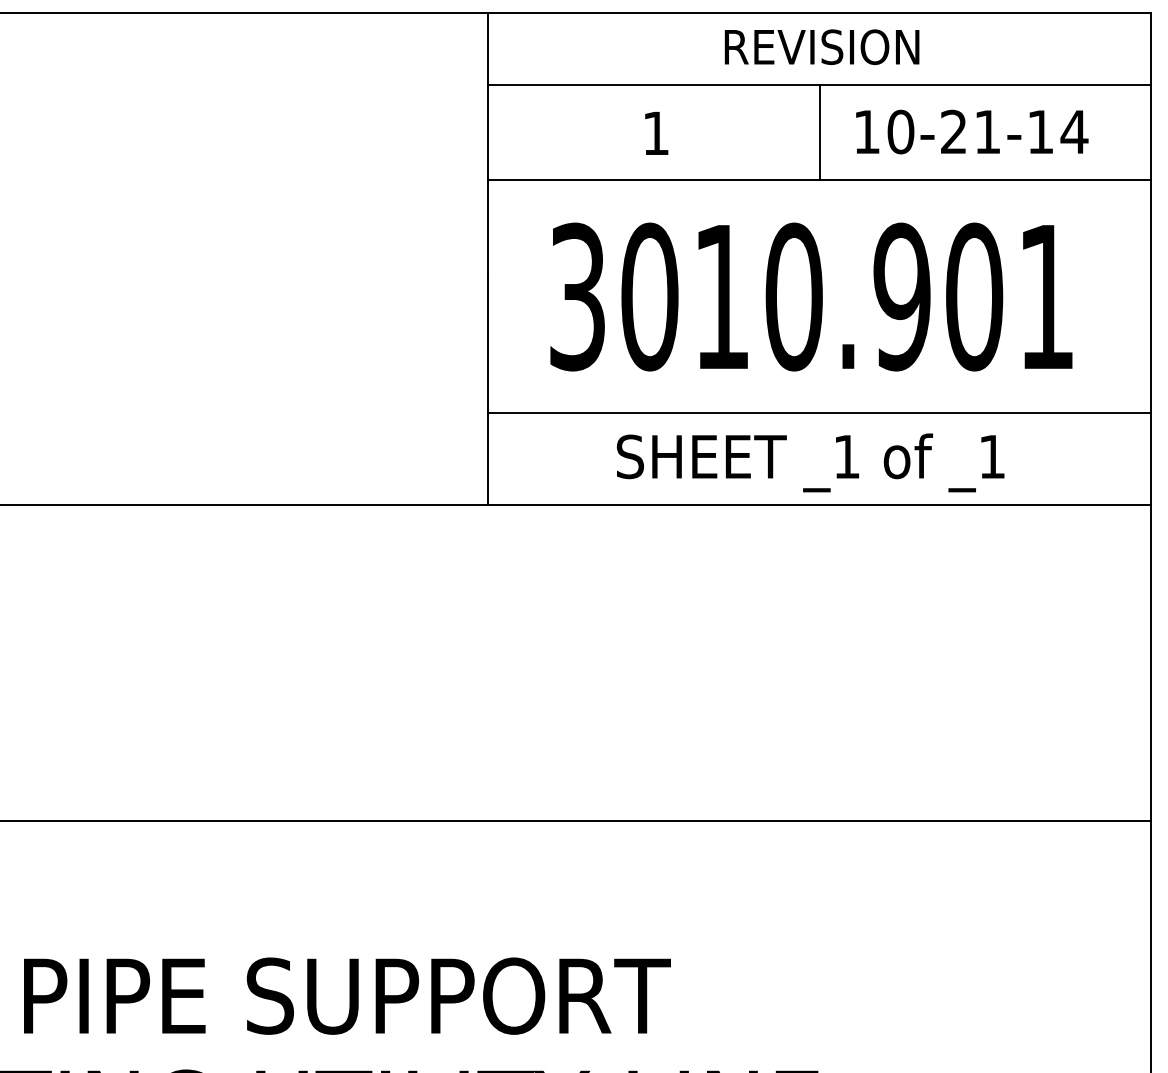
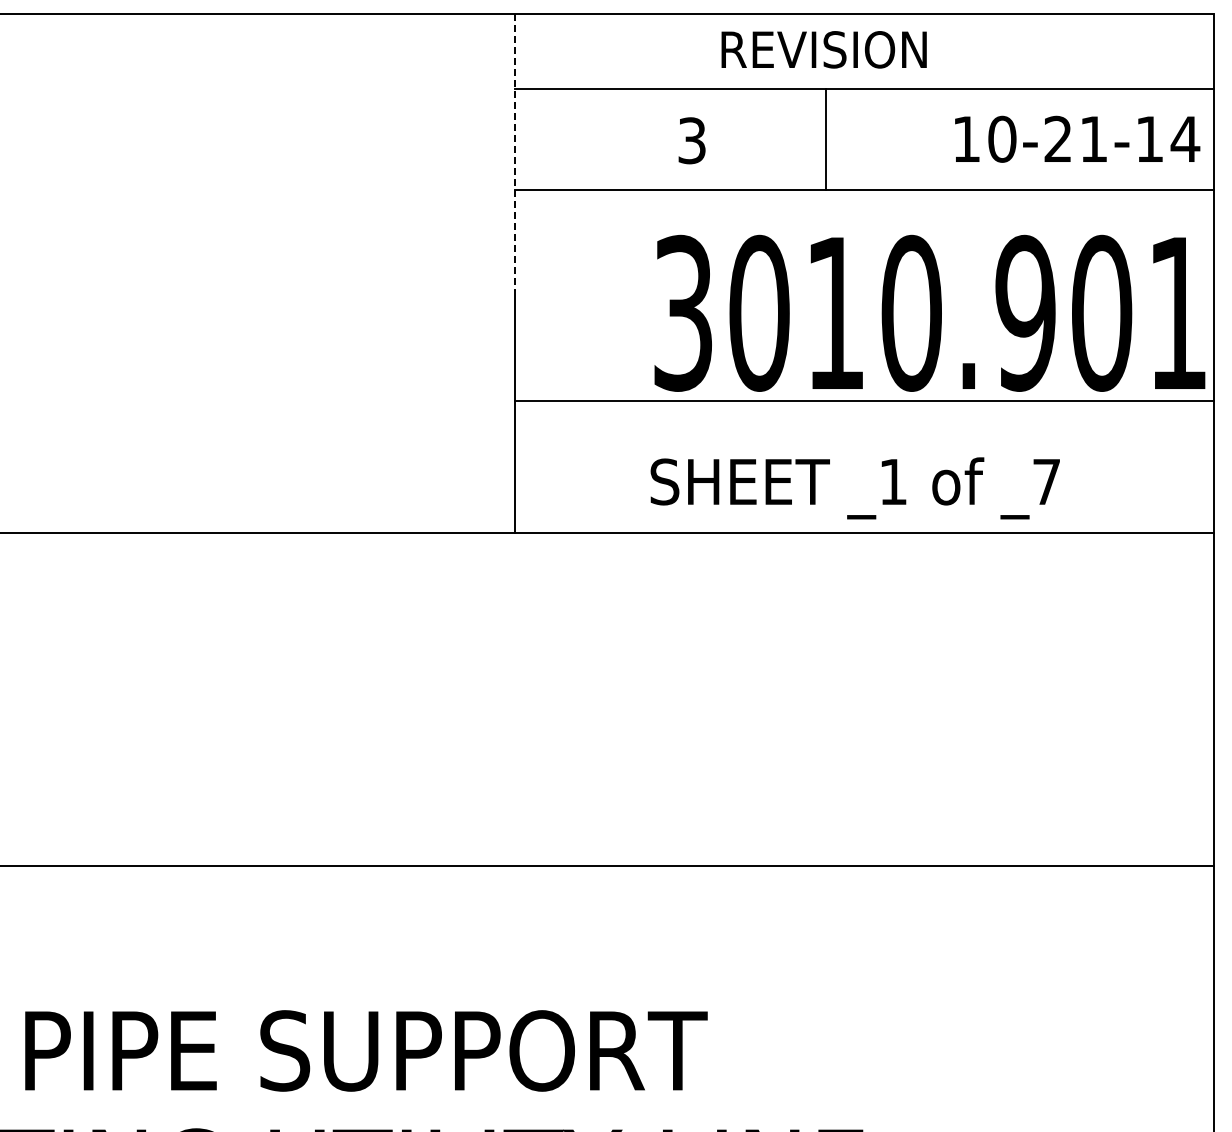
text: (821, 46) -> (823, 49), moved
text: (972, 131) -> (1077, 138), moved
line: (819, 132) -> (826, 139), moved
text: (655, 133) -> (691, 140), 1 -> 3
line: (487, 144) -> (514, 152), solid -> dashed
text: (811, 296) -> (929, 312), moved
line: (819, 412) -> (864, 400), moved
text: (992, 456) -> (1046, 481), _1 -> _7

